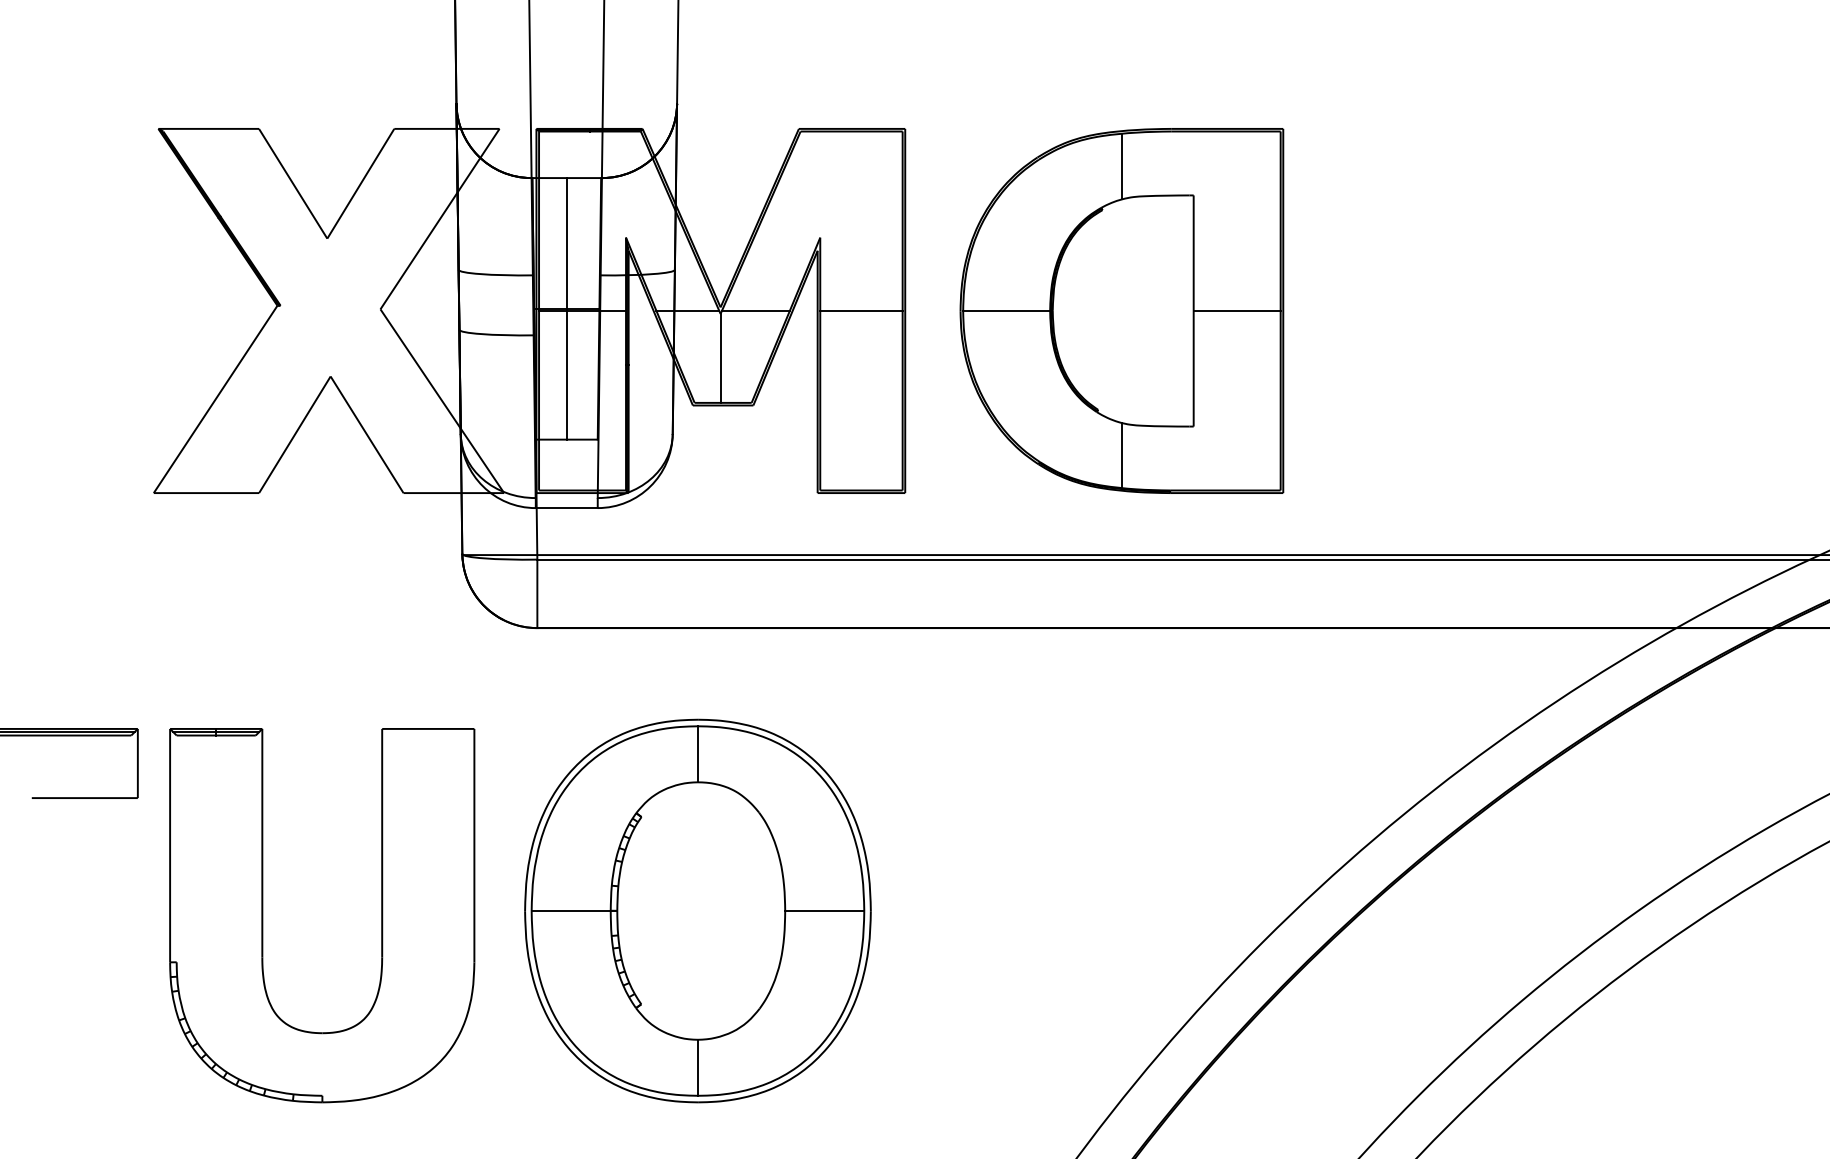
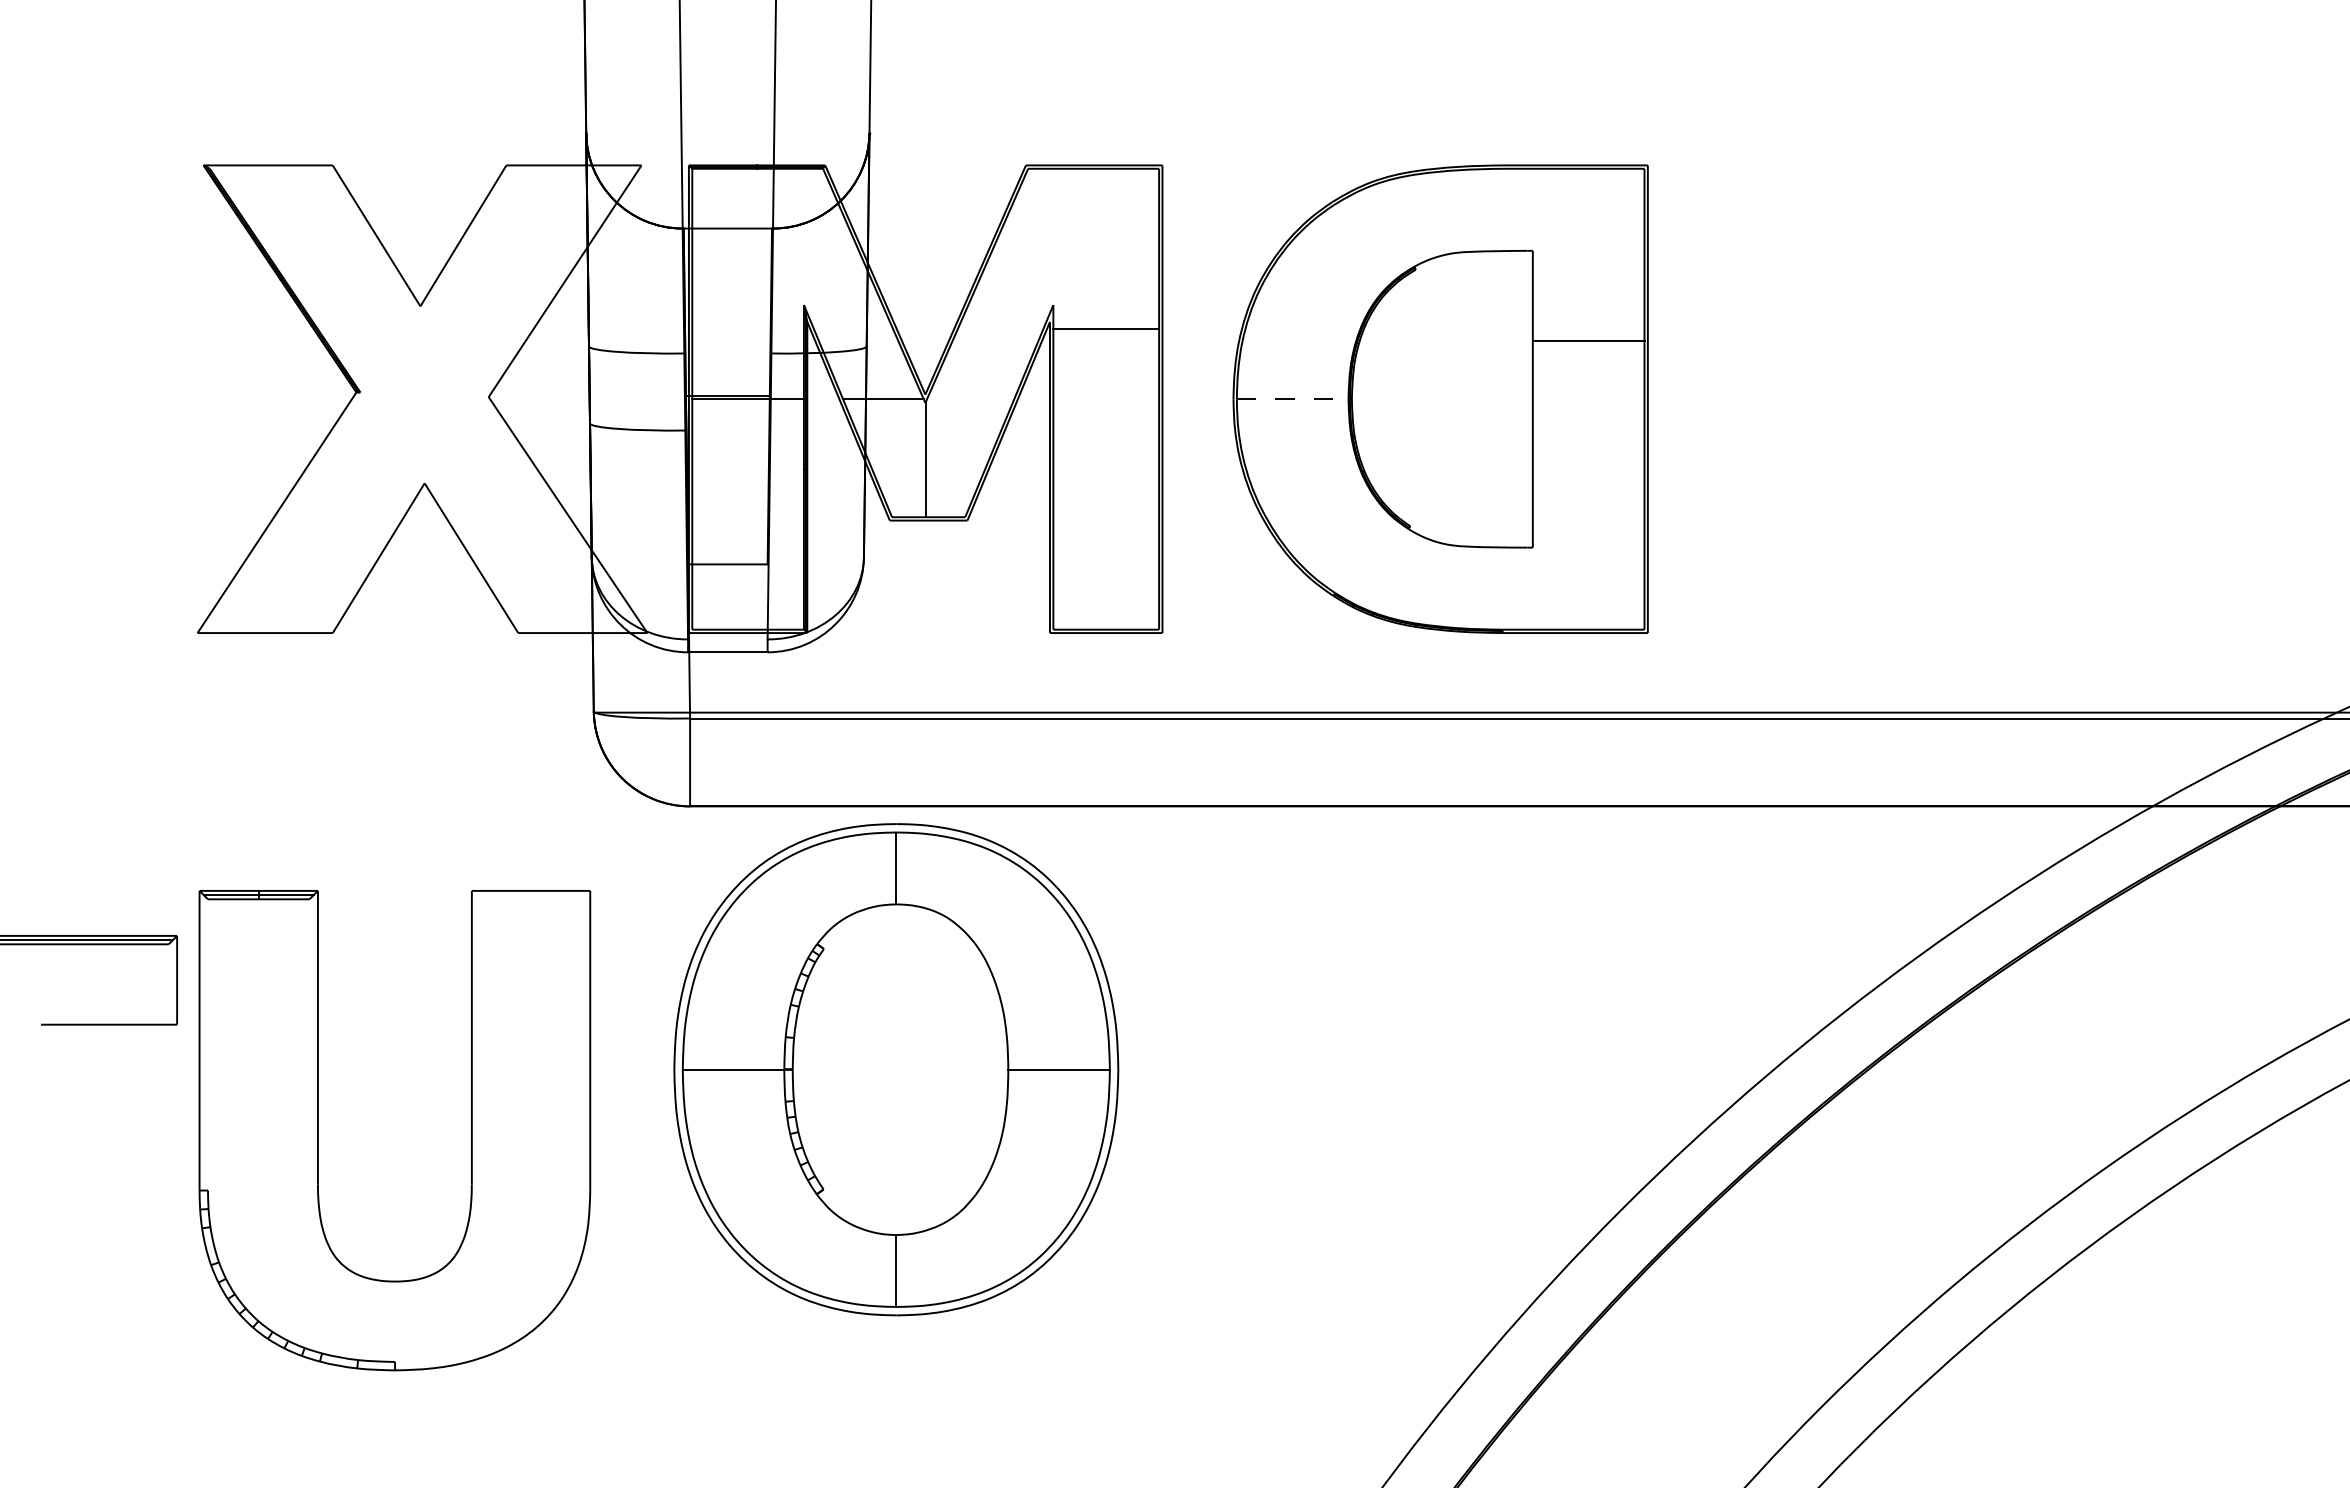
line: (1121, 166) -> (1440, 213), removed
line: (566, 308) -> (727, 396), removed
line: (755, 311) -> (970, 399), removed
line: (861, 311) -> (1106, 329), moved
line: (1006, 311) -> (1292, 399), solid -> dashed
line: (1237, 311) -> (1588, 341), moved
line: (1121, 455) -> (1440, 584), removed
part: (698, 910) -> (896, 1069), moved
part: (262, 915) -> (318, 1130), moved

